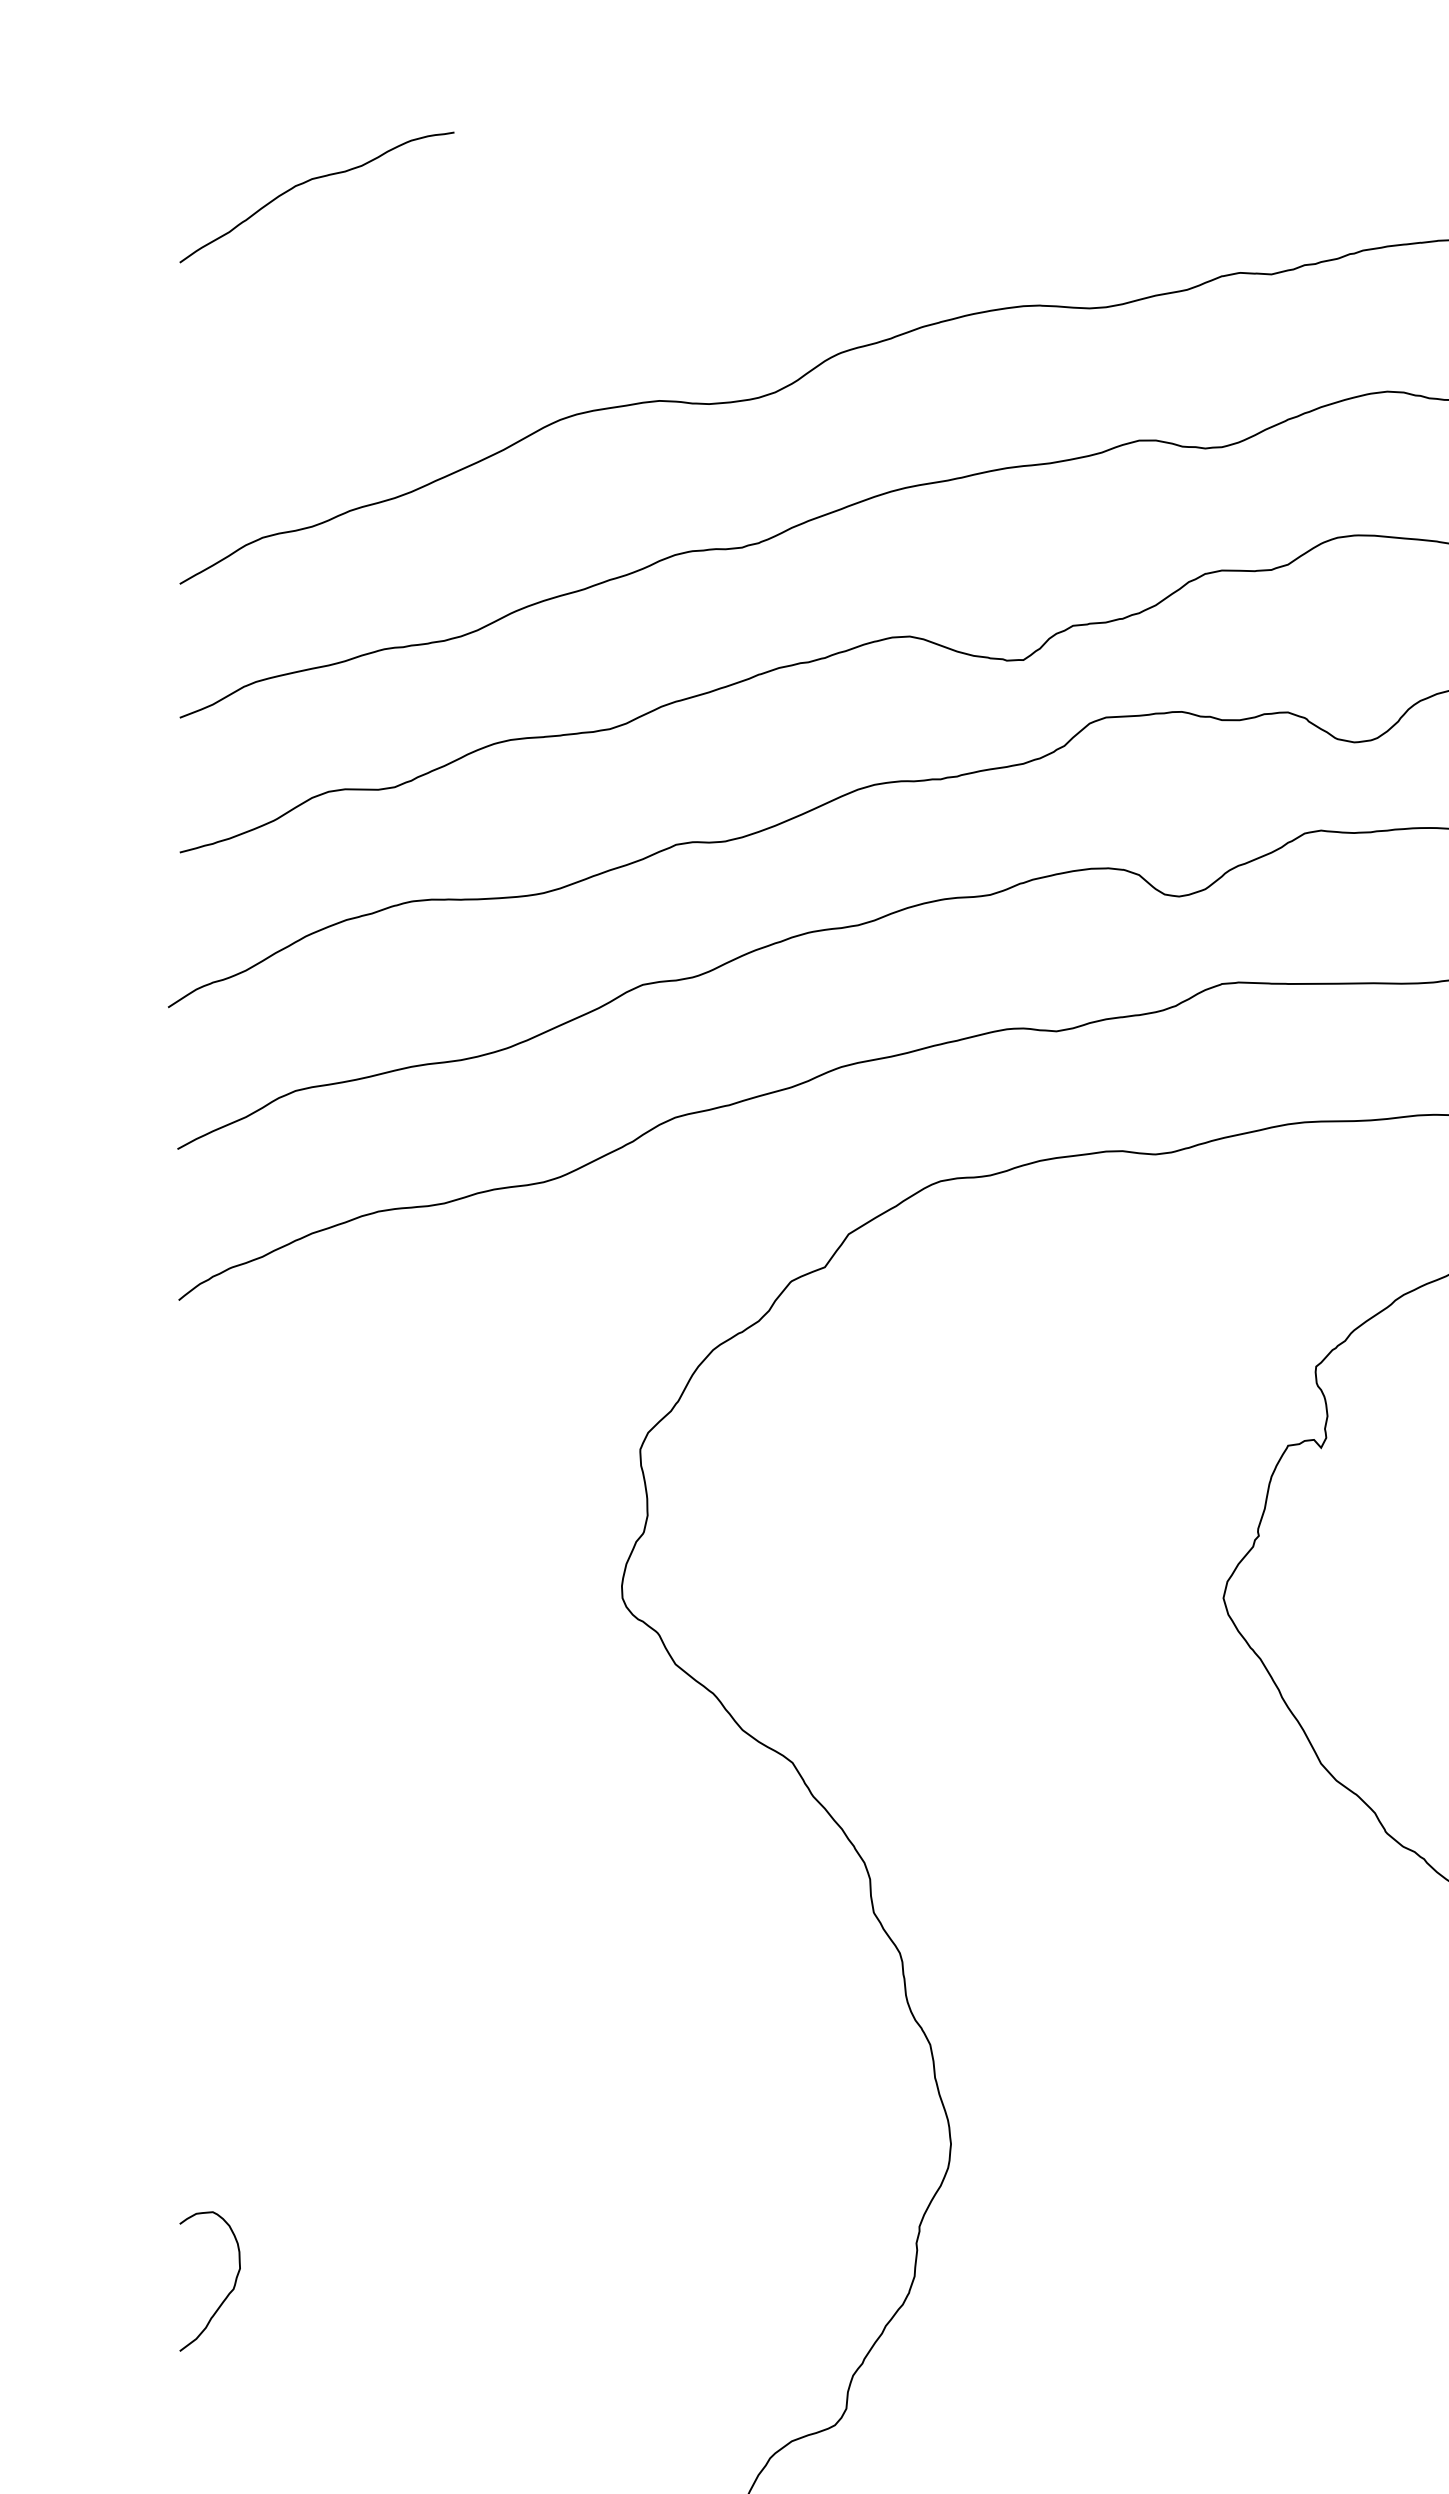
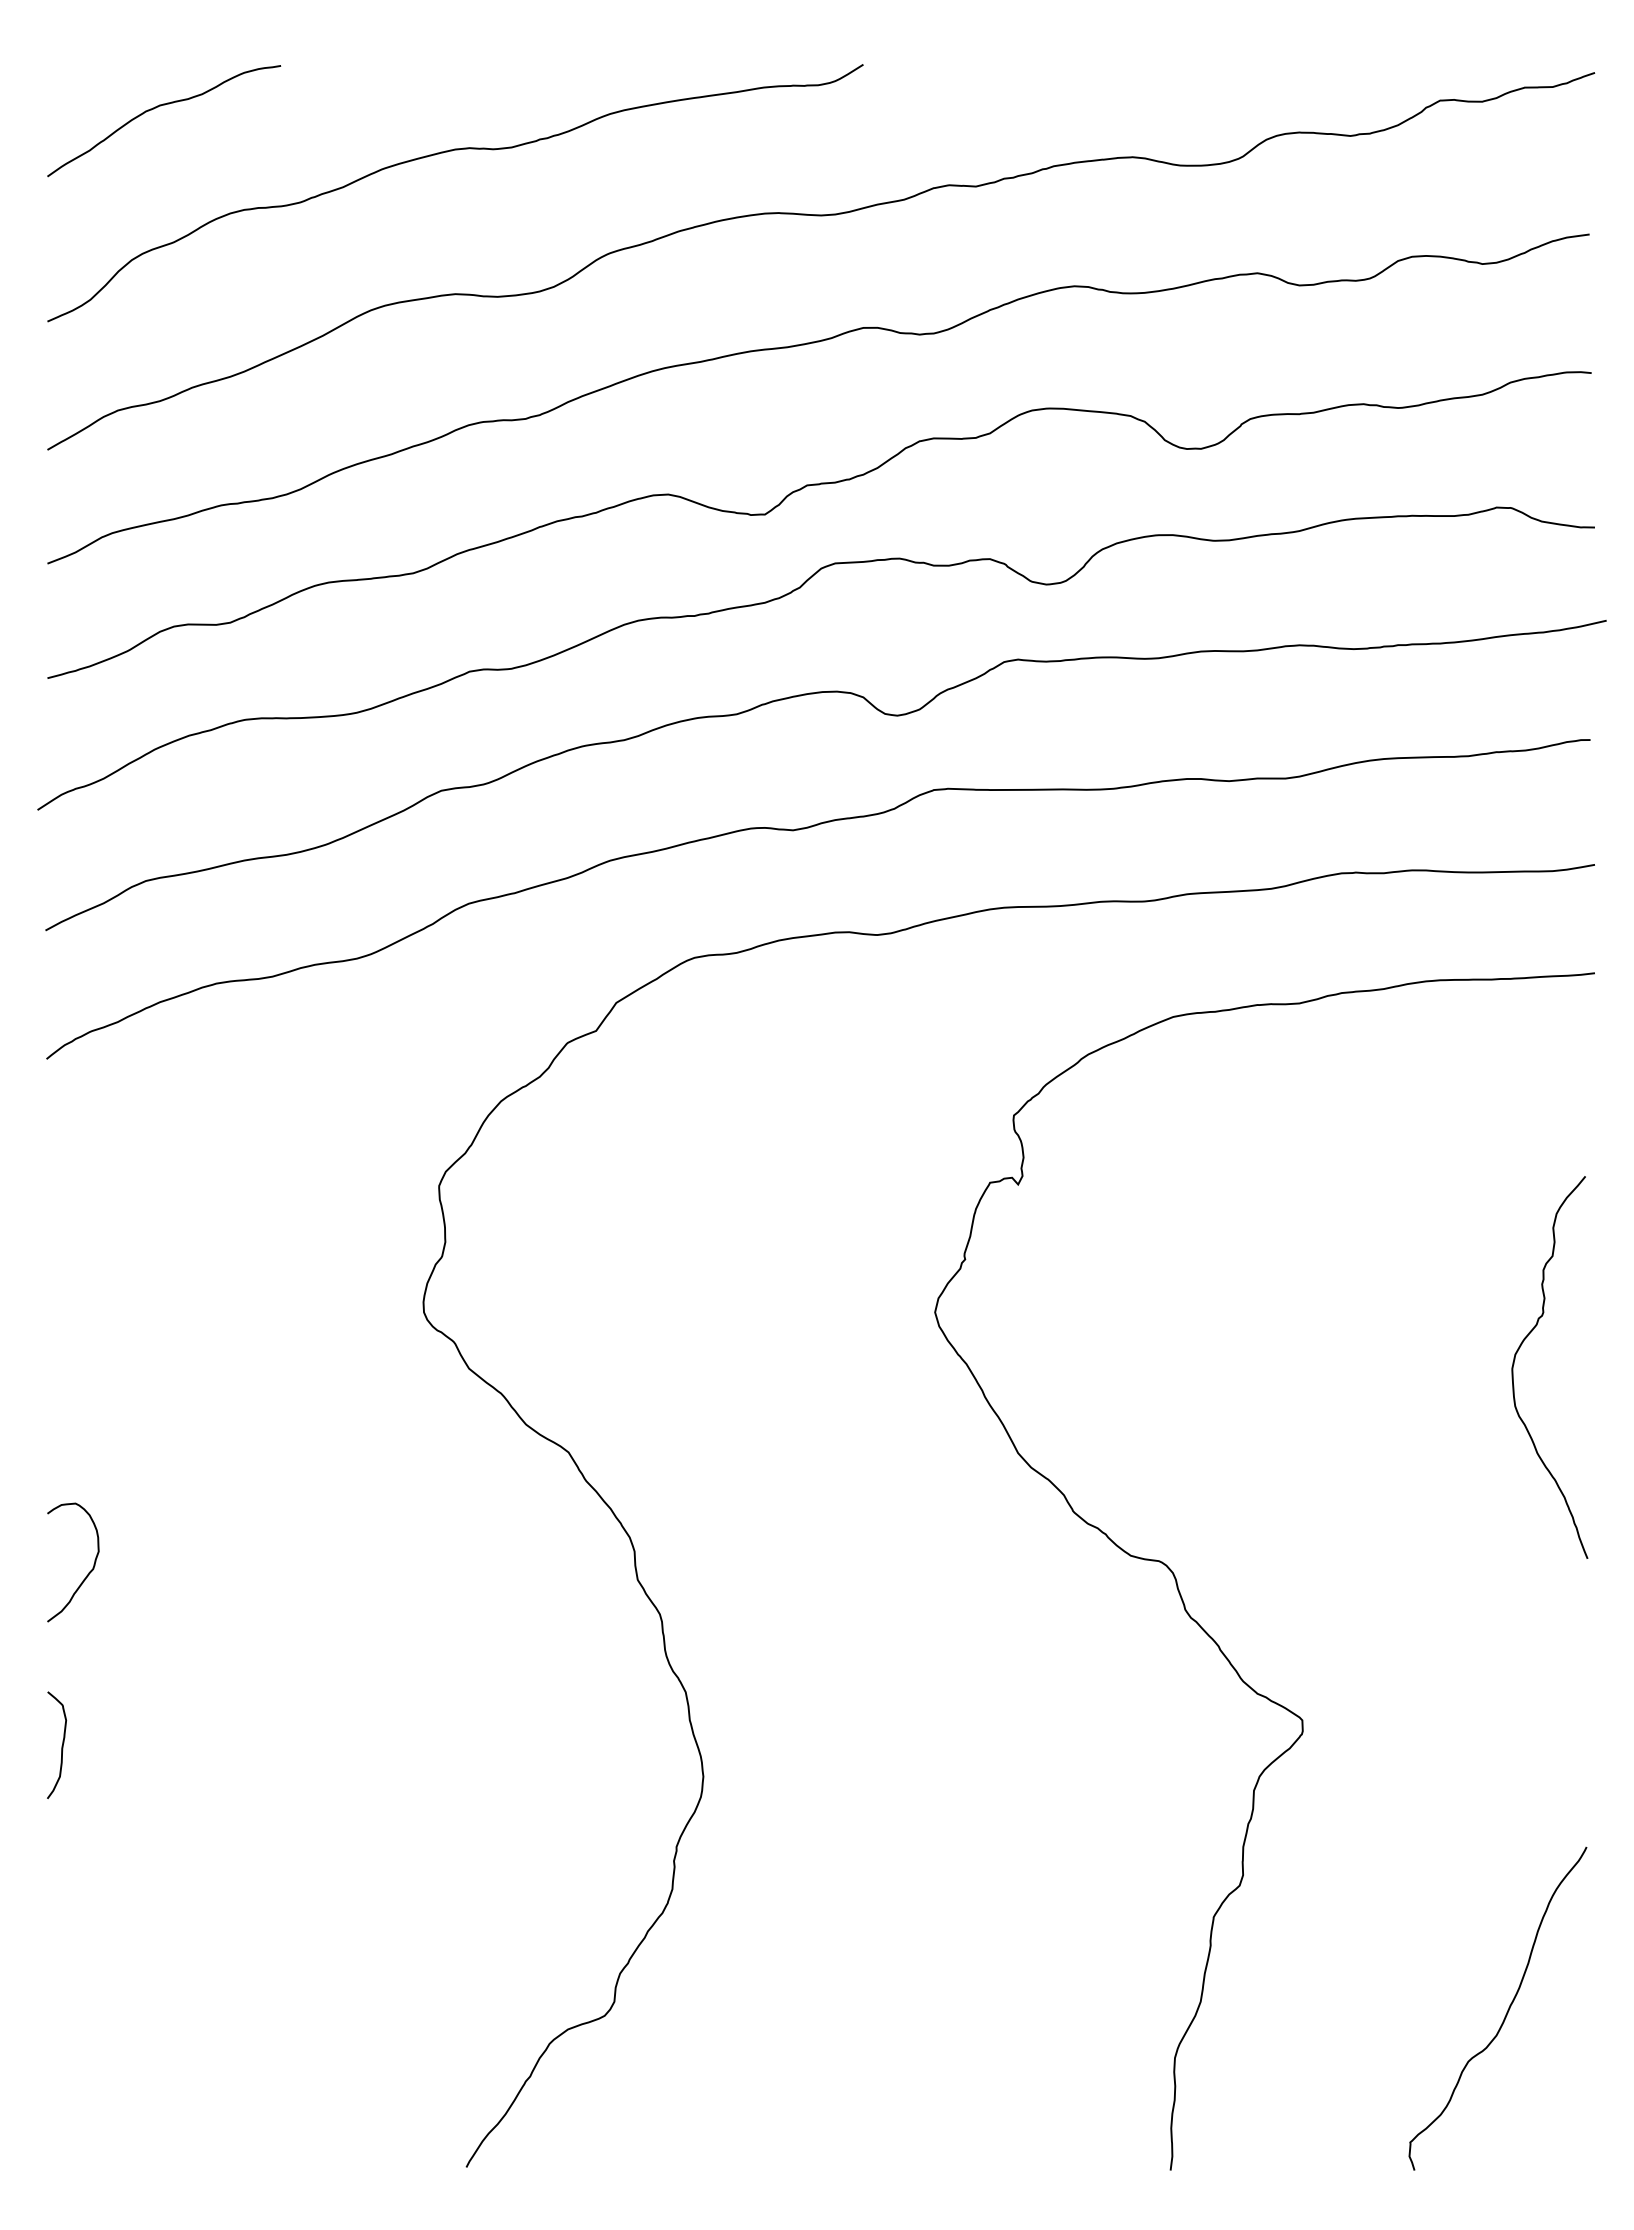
curve: (645, 235) -> (443, 153), added
curve: (196, 2107) -> (61, 1745), added
curve: (228, 2293) -> (88, 1572), moved

